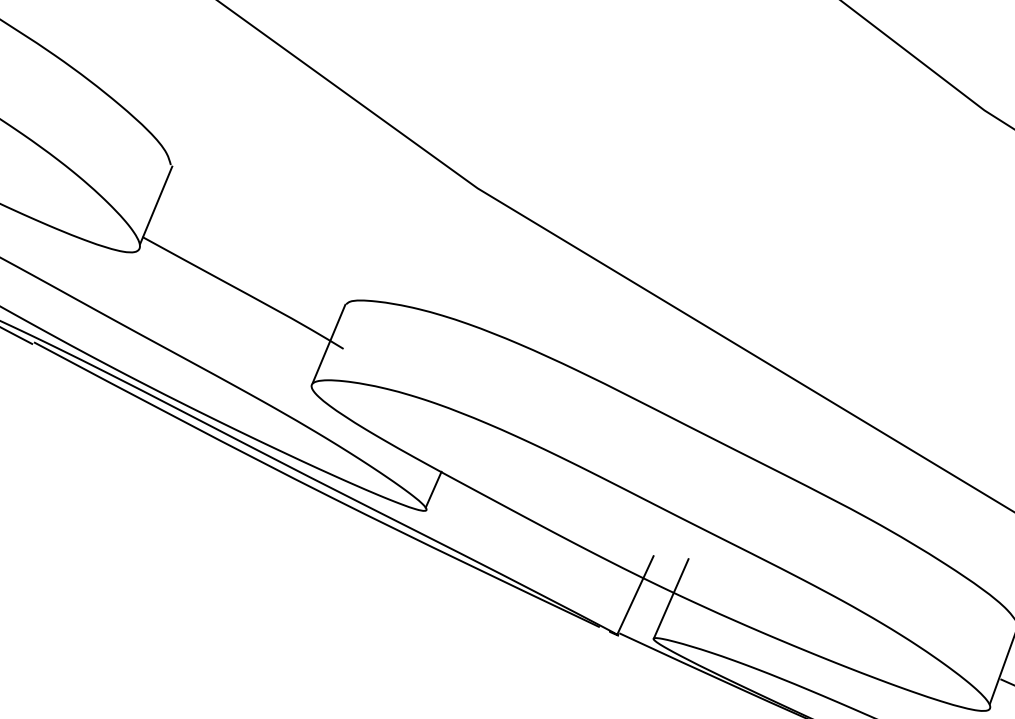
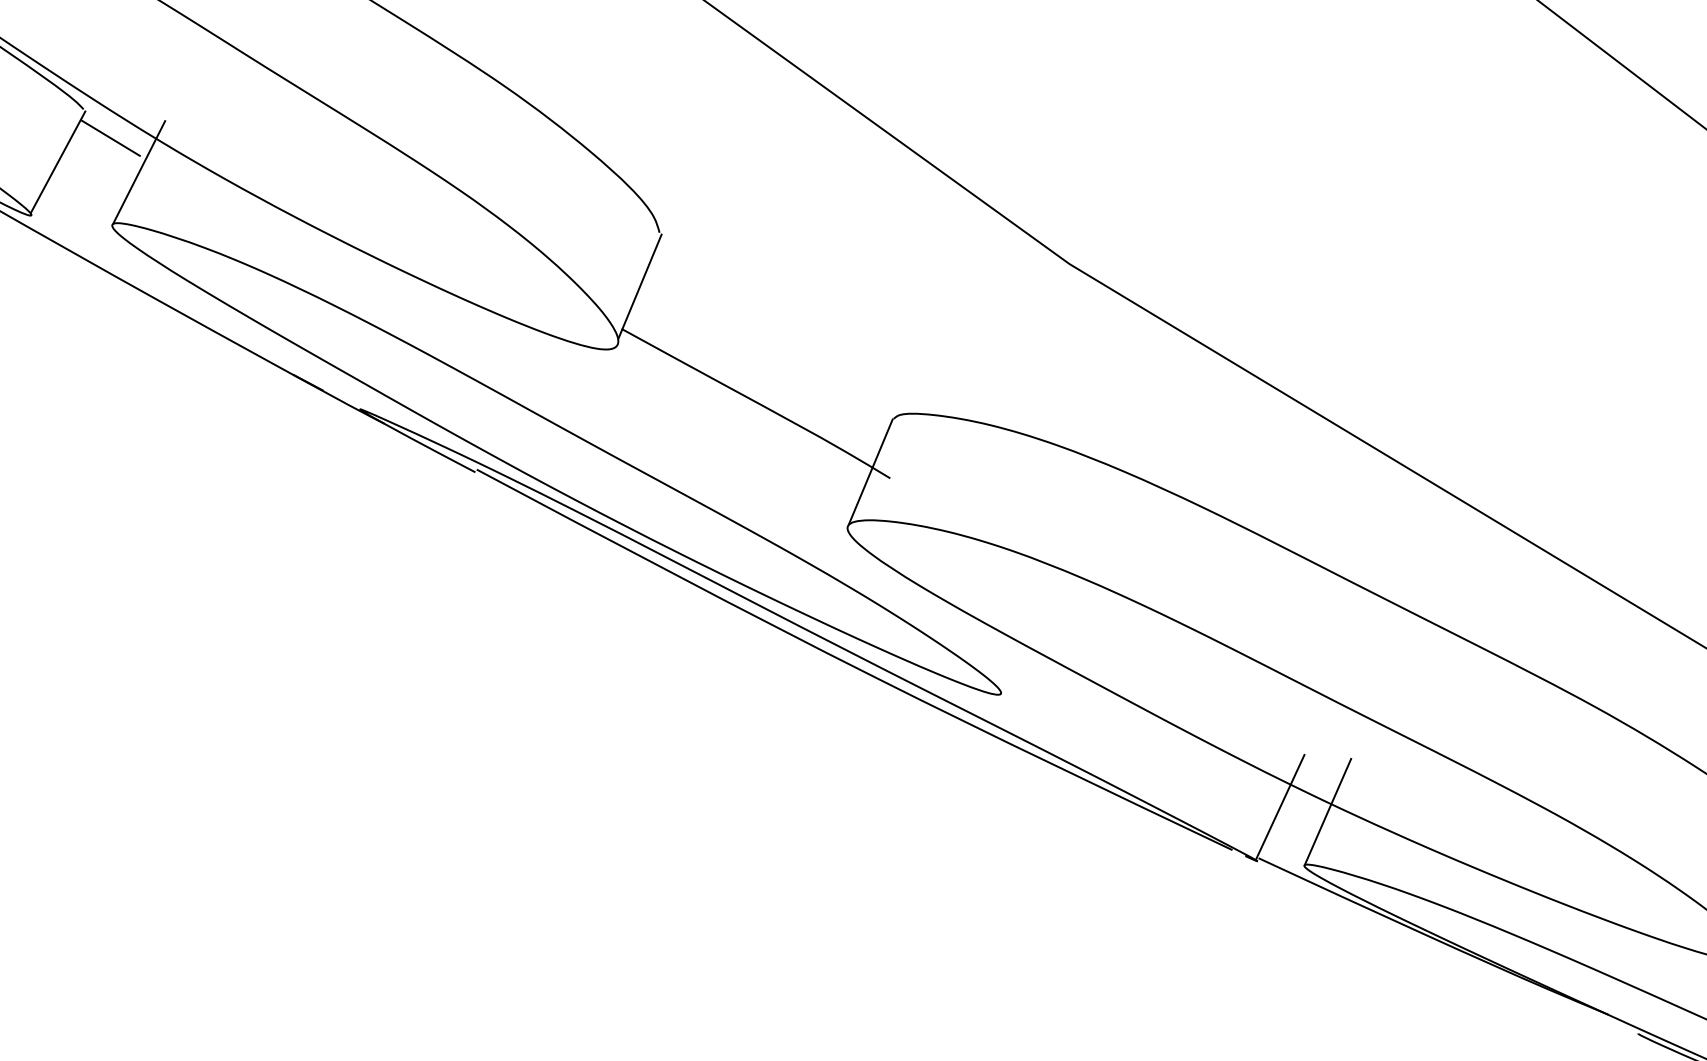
line: (433, 489) -> (1010, 666), removed

